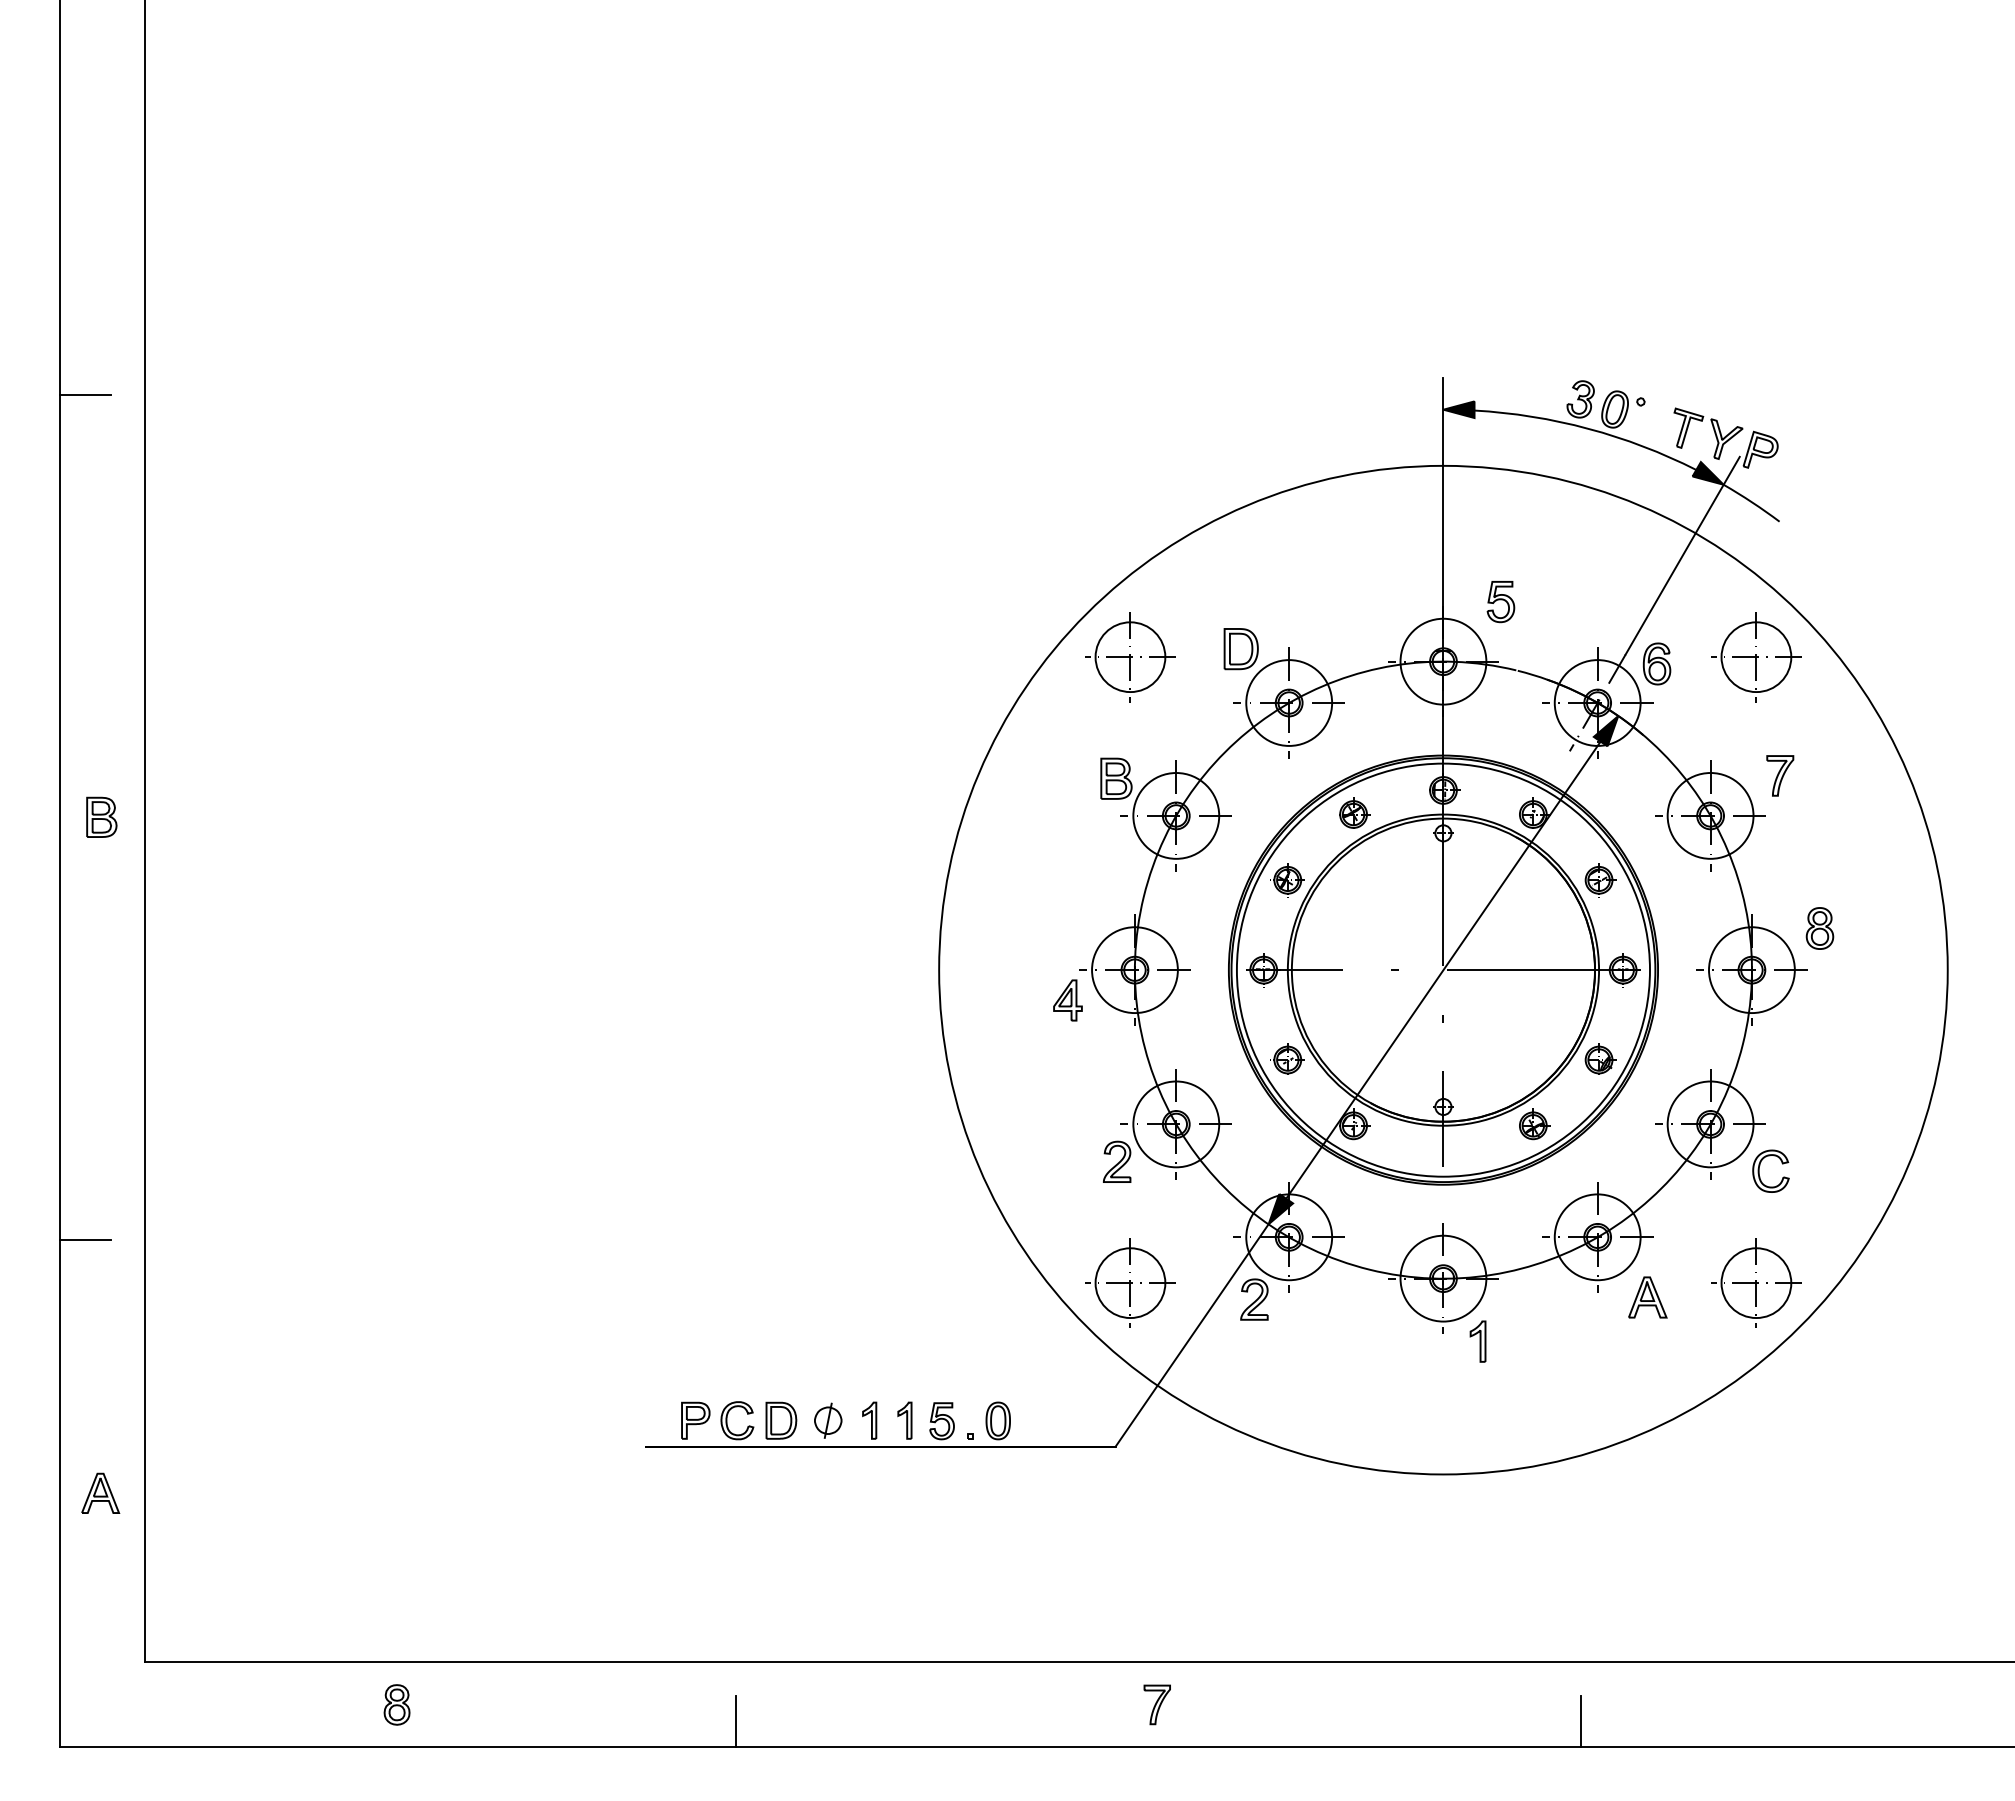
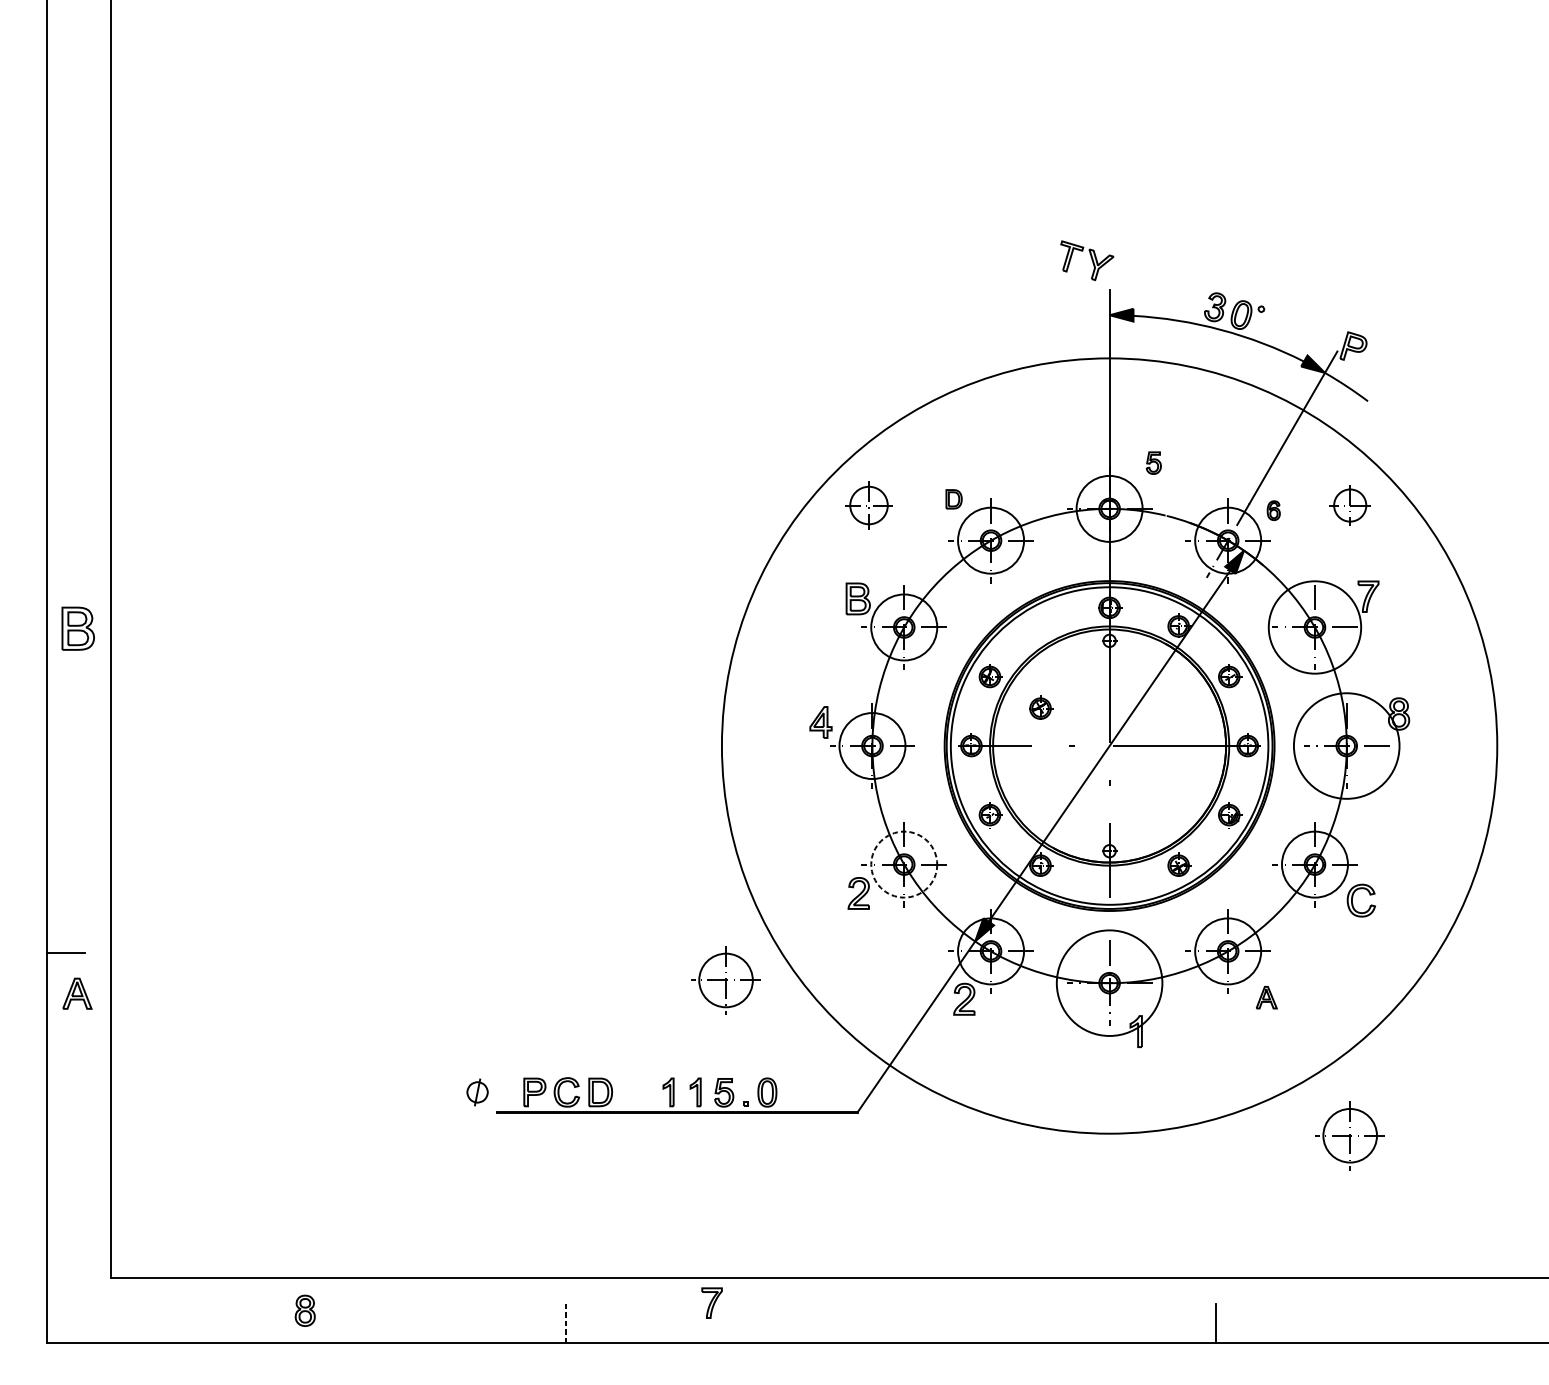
line: (85, 394) -> (65, 303), removed
part: (1708, 433) -> (1087, 260), moved
part: (1500, 602) -> (1153, 463), size x0.7
part: (1240, 649) -> (953, 499), size x0.6
part: (1130, 657) -> (869, 505), size x0.7
part: (1756, 657) -> (1350, 505), size x0.6
part: (1656, 663) -> (1273, 510), size x0.6
part: (1354, 812) -> (1041, 707), moved
circle: (1710, 815) -> (1314, 627), size x1.4
part: (101, 816) -> (78, 627), size x1.4
circle: (1751, 970) -> (1346, 746), size x1.6
part: (1067, 1000) -> (820, 722), moved
circle: (1176, 1124) -> (904, 864), solid -> dashed
circle: (1443, 1278) -> (1109, 983), size x1.6
part: (1130, 1282) -> (726, 979), moved
part: (1756, 1282) -> (1350, 1135), moved
part: (1647, 1297) -> (1266, 997), size x0.7
part: (828, 1420) -> (477, 1092), moved
part: (100, 1492) -> (77, 993), moved
part: (1156, 1704) -> (711, 1302), moved
line: (736, 1721) -> (566, 1323), solid -> dashed

